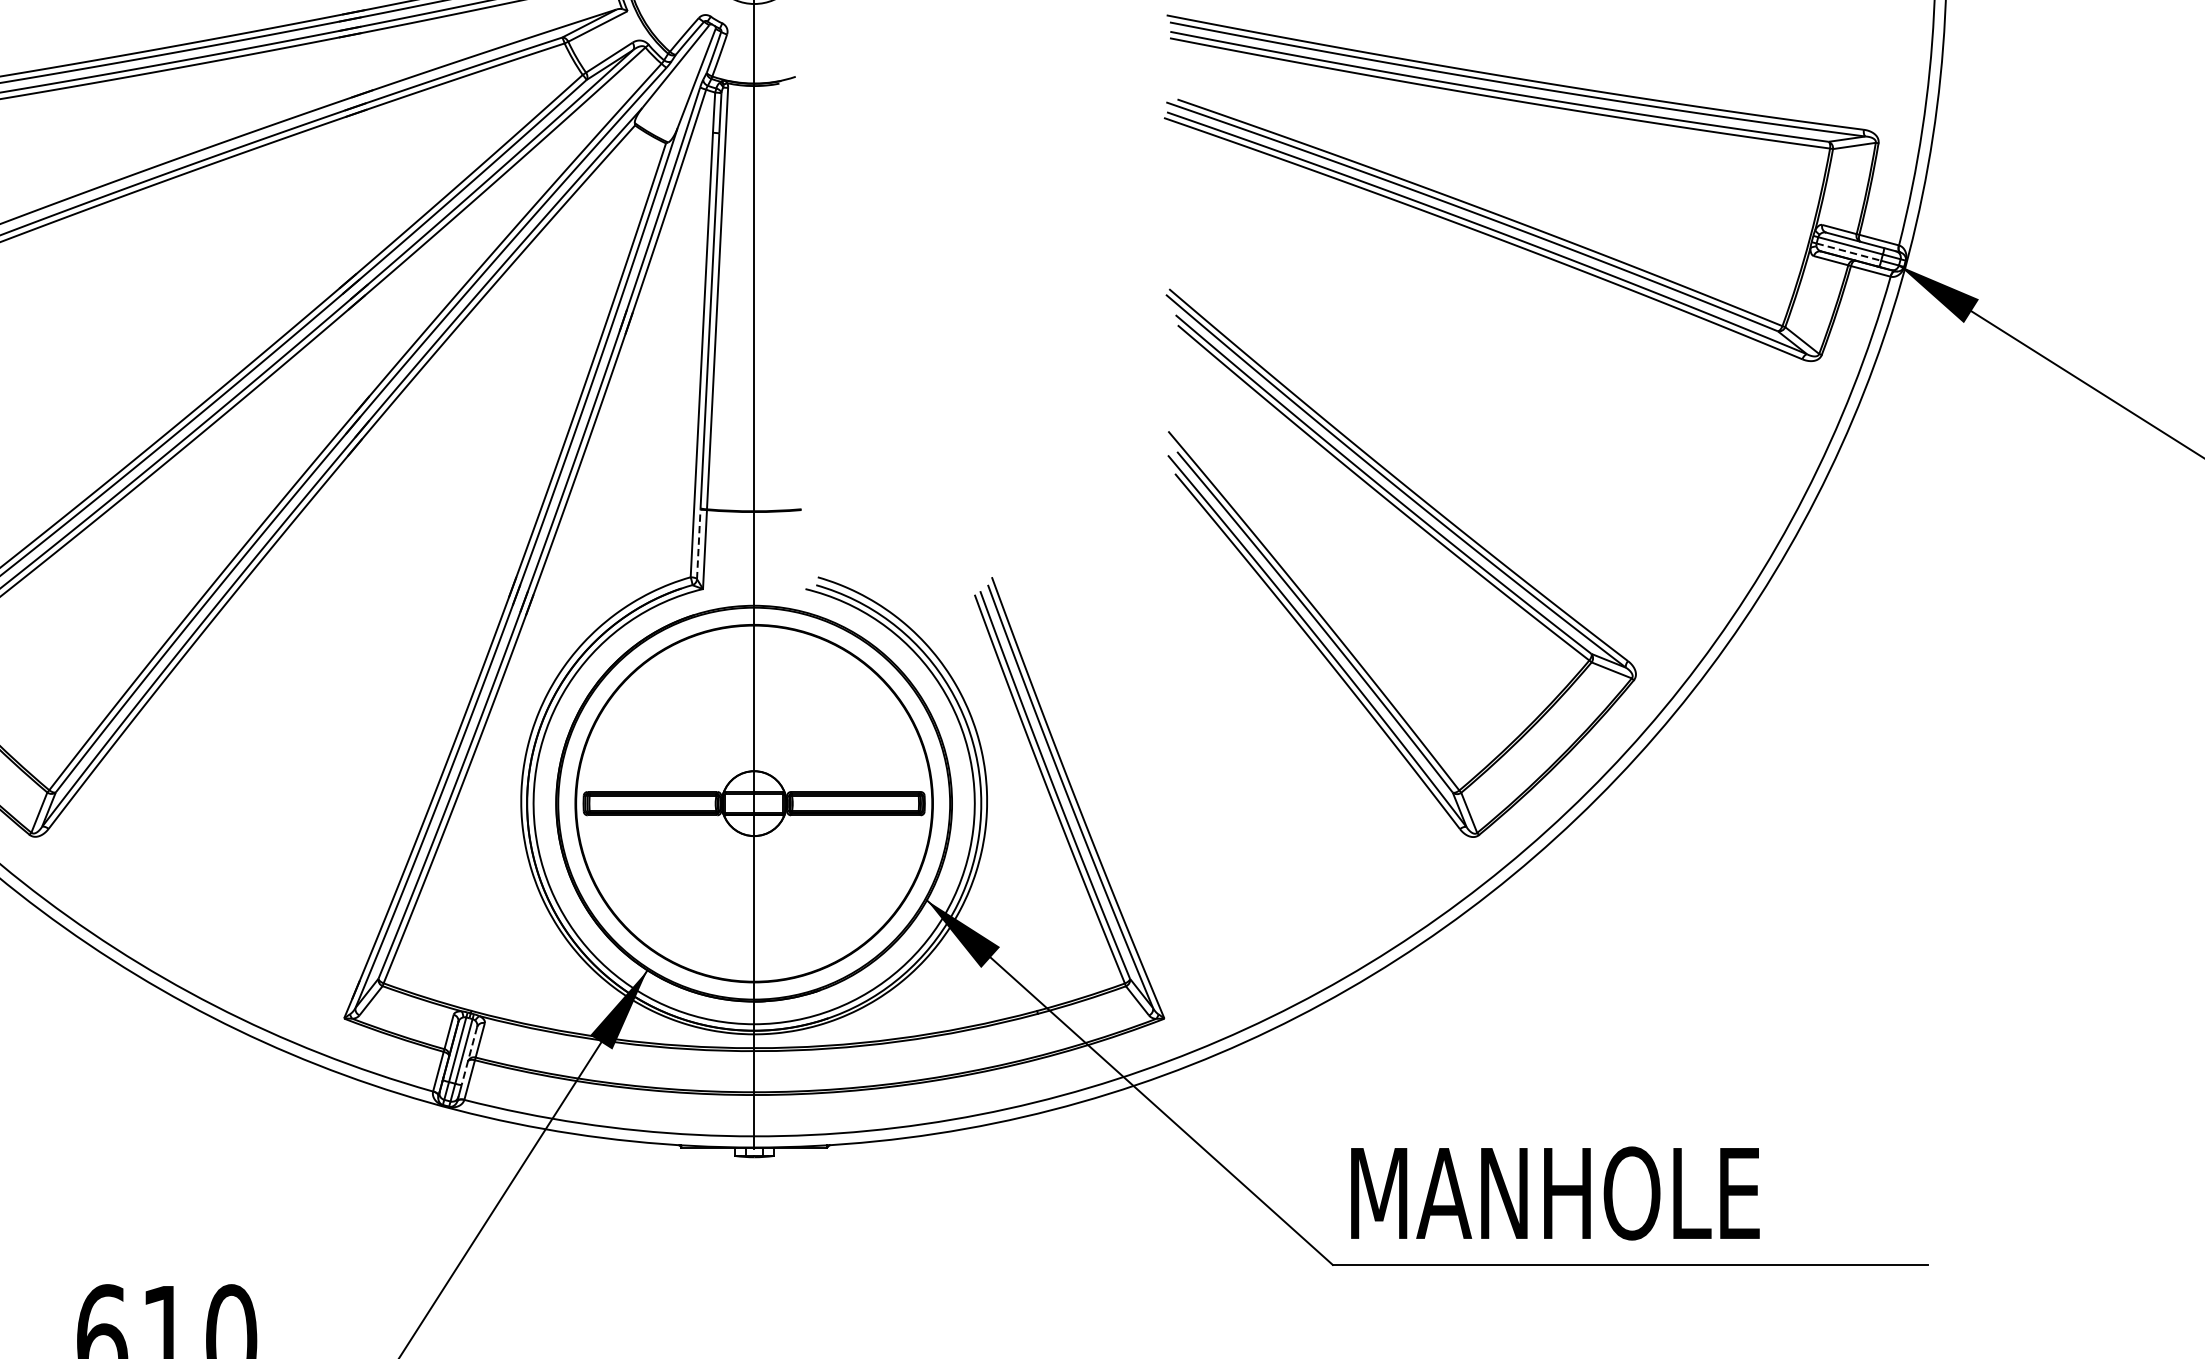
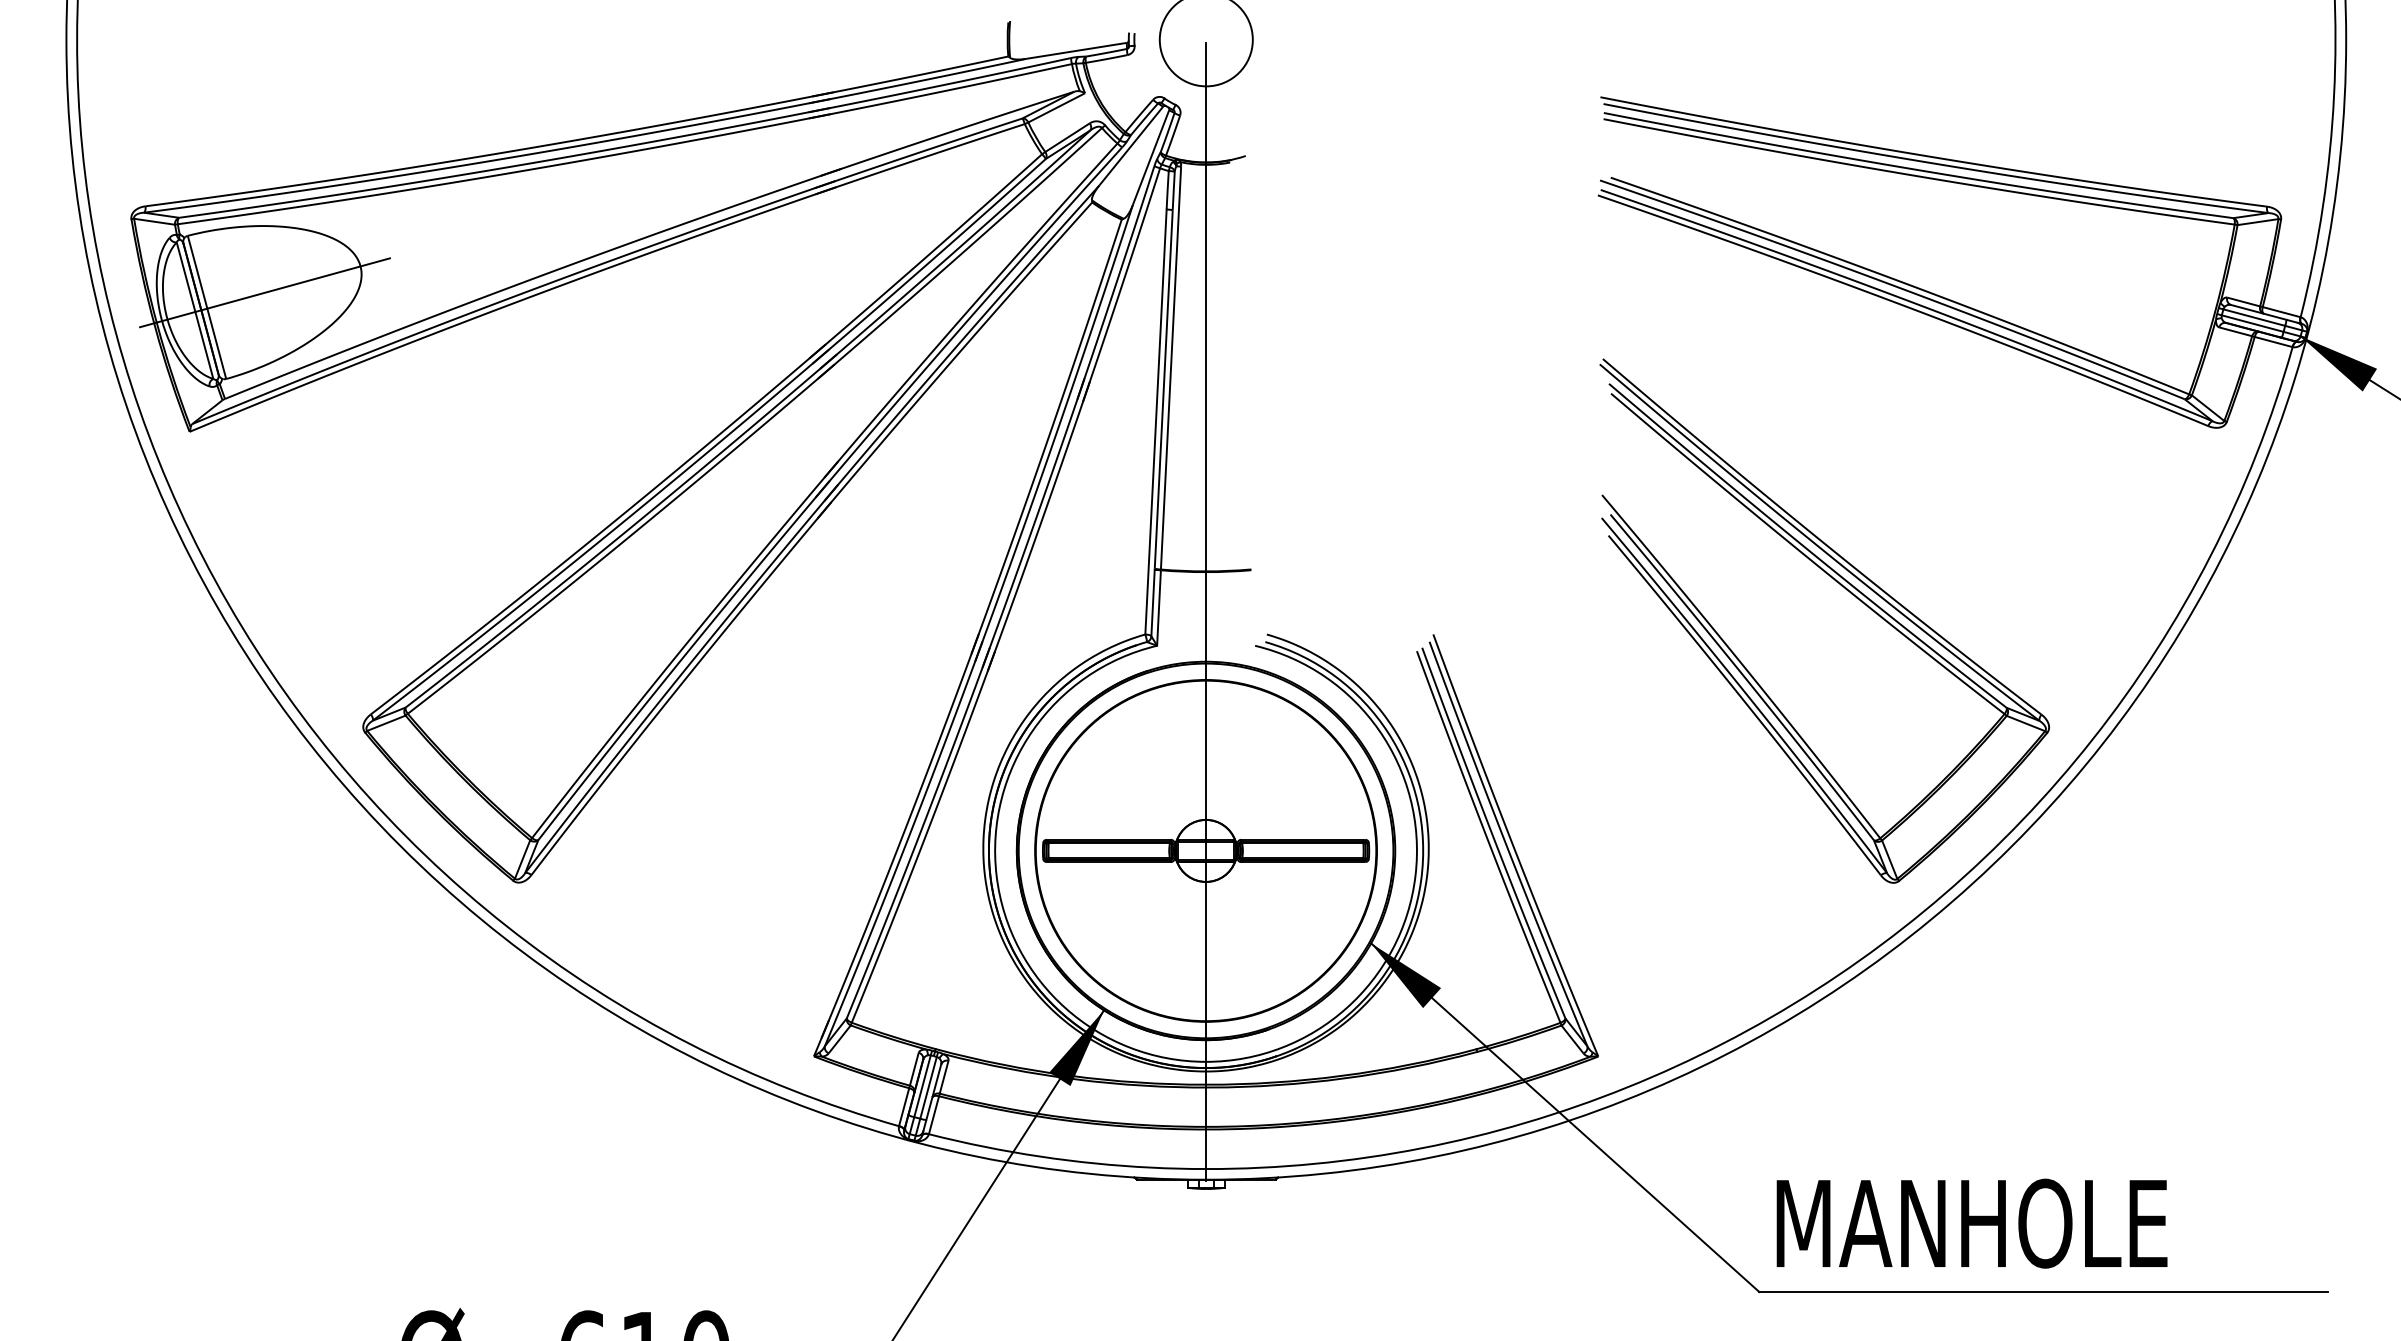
line: (1848, 252) -> (2252, 323), dashed -> solid
line: (699, 543) -> (1153, 602), dashed -> solid
line: (469, 1056) -> (933, 1092), dashed -> solid

